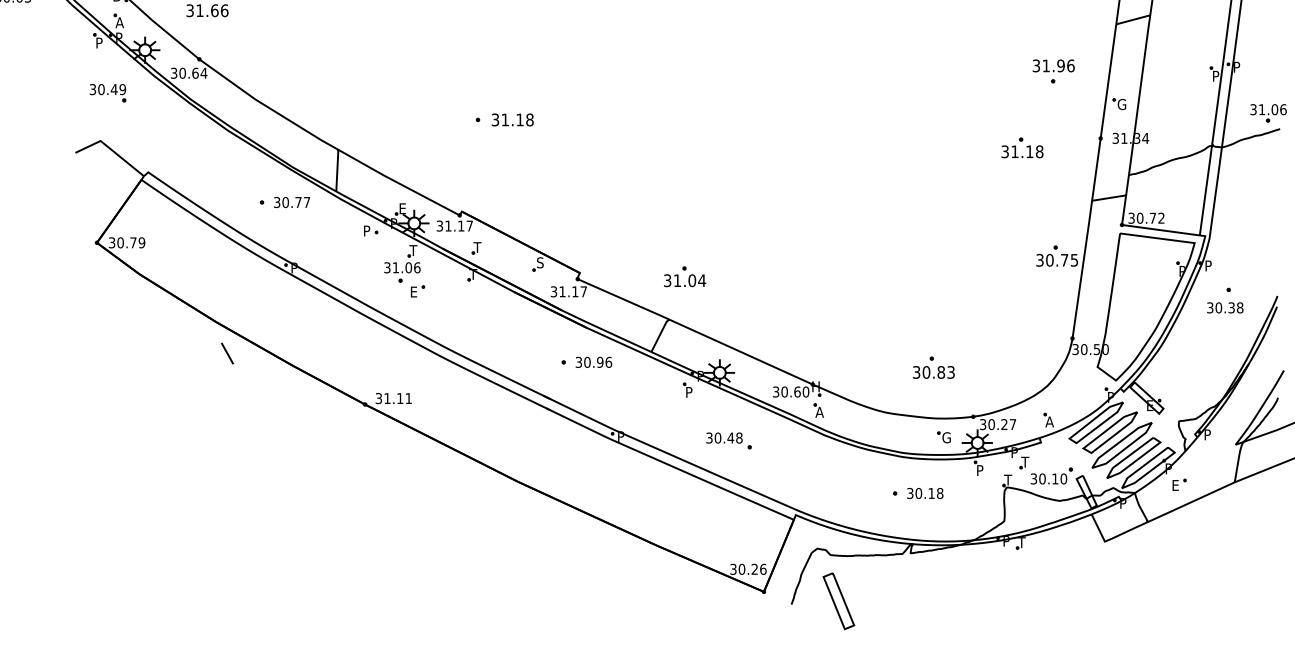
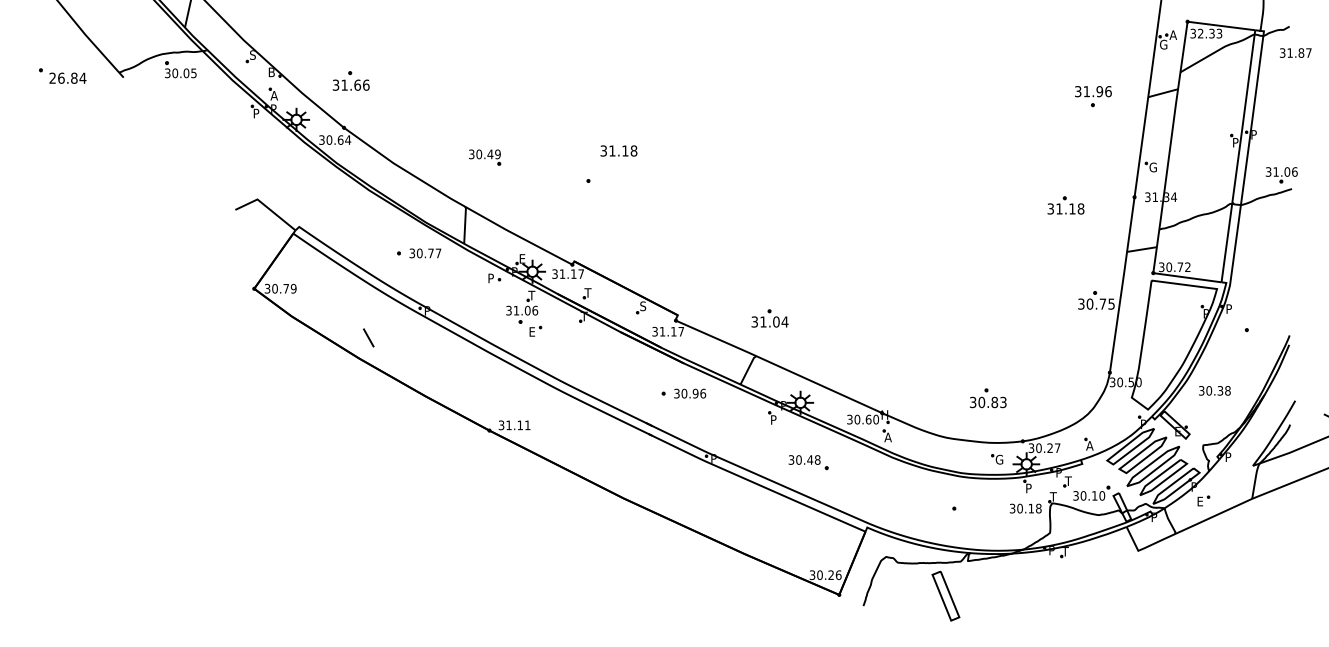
part: (1053, 71) -> (1093, 96), moved
part: (108, 93) -> (485, 157), moved
text: (512, 119) -> (618, 150), moved
text: (1224, 307) -> (1214, 390), moved
line: (227, 353) -> (368, 337), moved
text: (925, 493) -> (1025, 508), moved
part: (838, 600) -> (945, 595), moved

